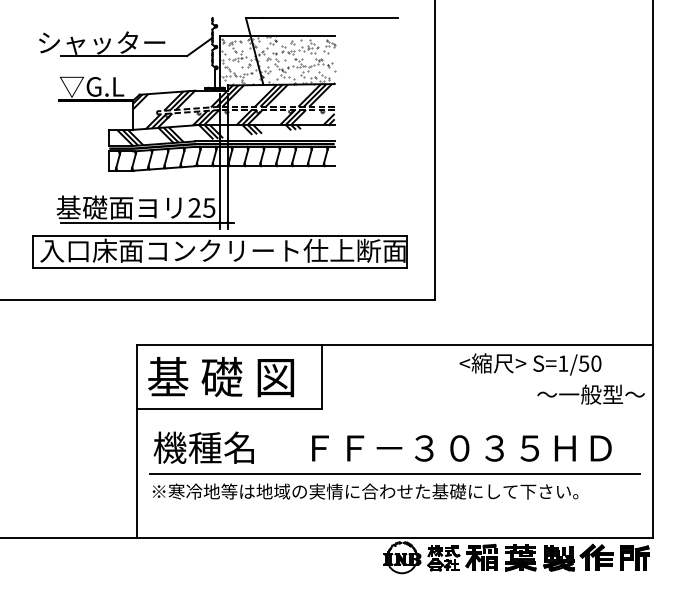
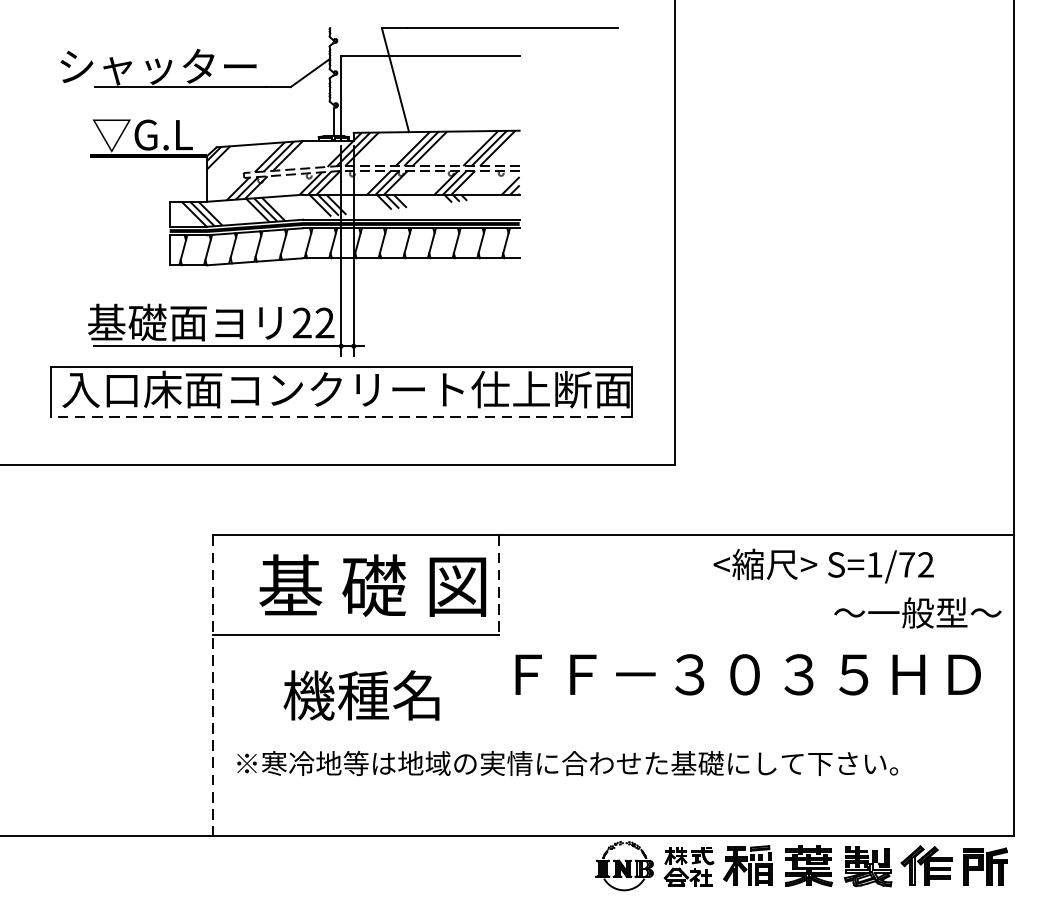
hatch: (276, 62) -> (429, 97), removed
text: (209, 207) -> (325, 322), 25 -> 22
line: (219, 268) -> (340, 417), solid -> dashed
text: (590, 363) -> (916, 564), S=1/50 -> S=1/72
text: (220, 377) -> (371, 586), moved
line: (321, 377) -> (499, 586), solid -> dashed
line: (137, 441) -> (213, 685), solid -> dashed
text: (203, 447) -> (361, 695), moved
text: (461, 448) -> (747, 674), moved
line: (394, 473) -> (612, 735), removed

